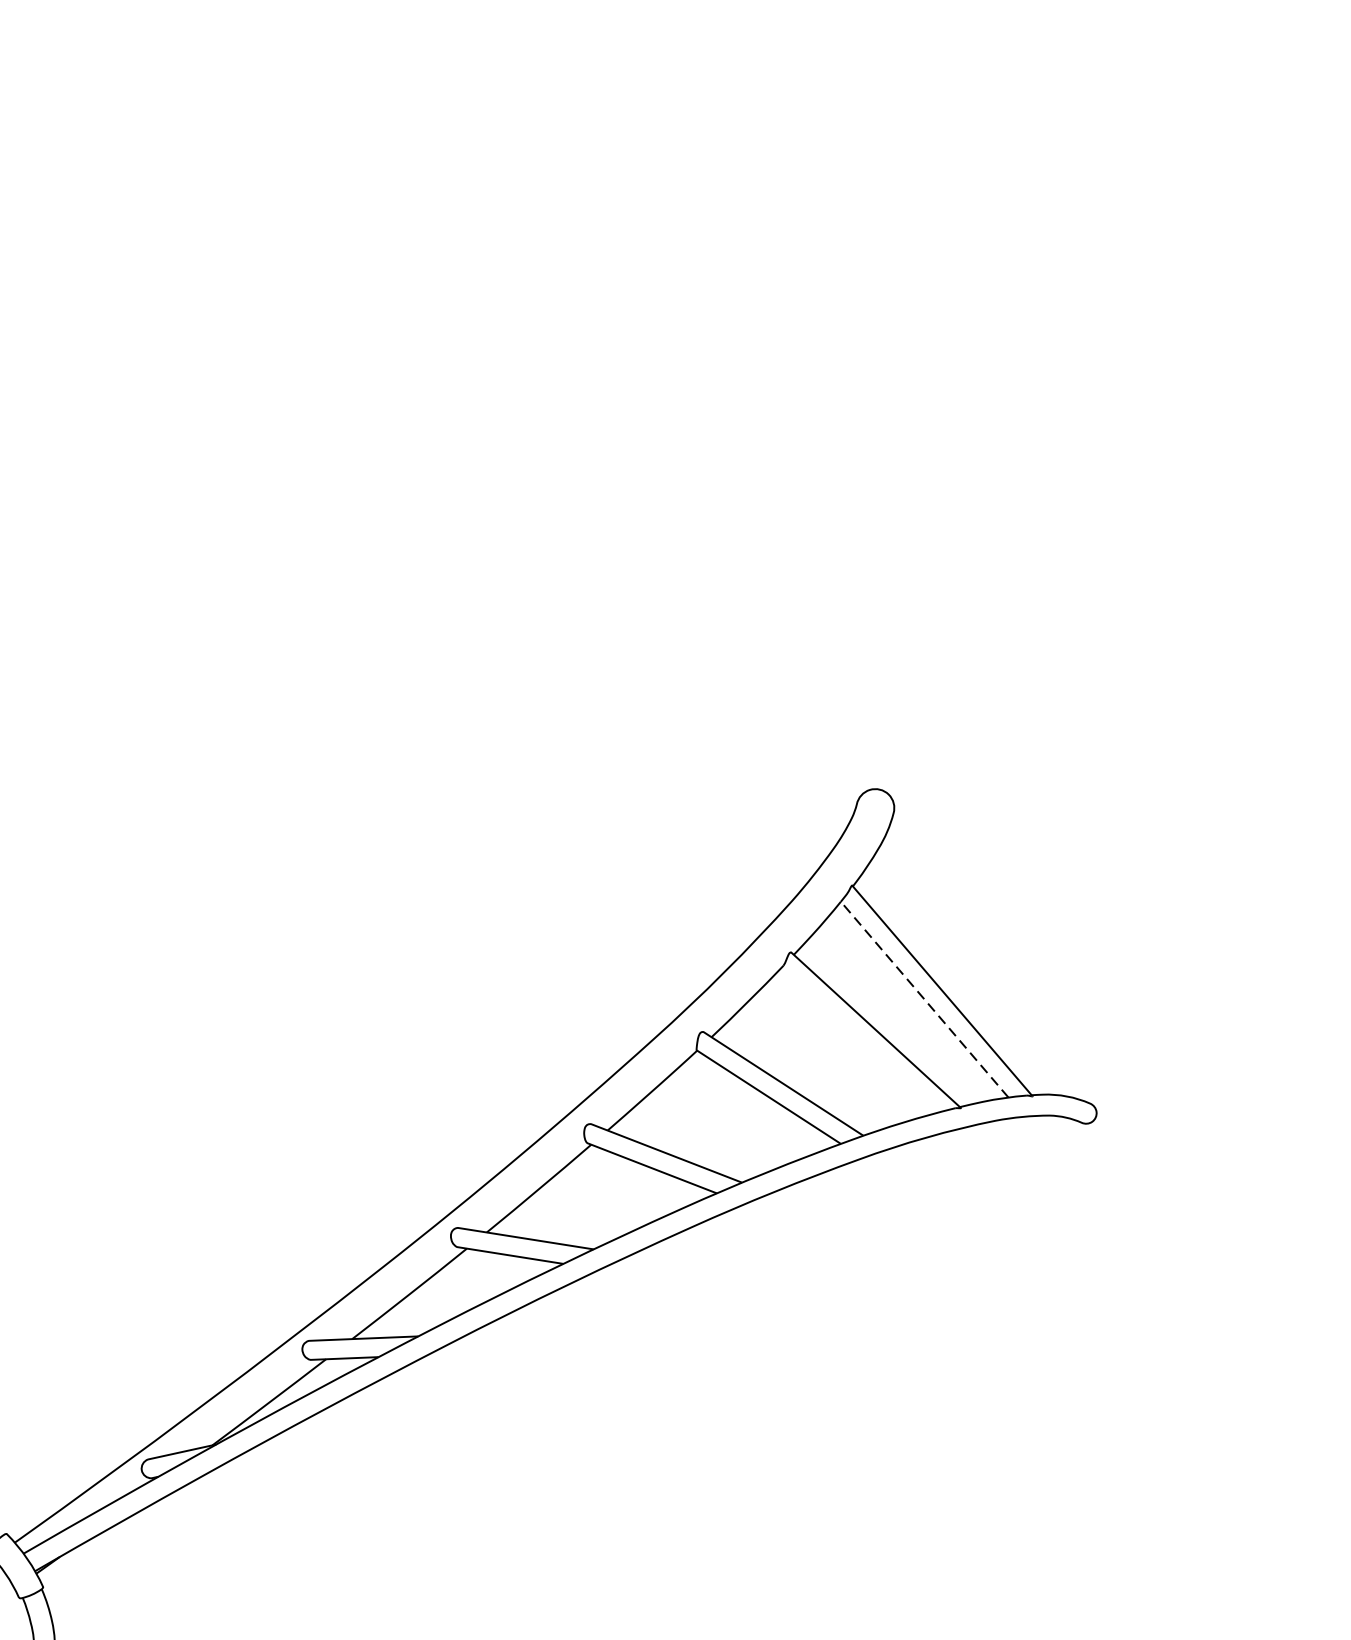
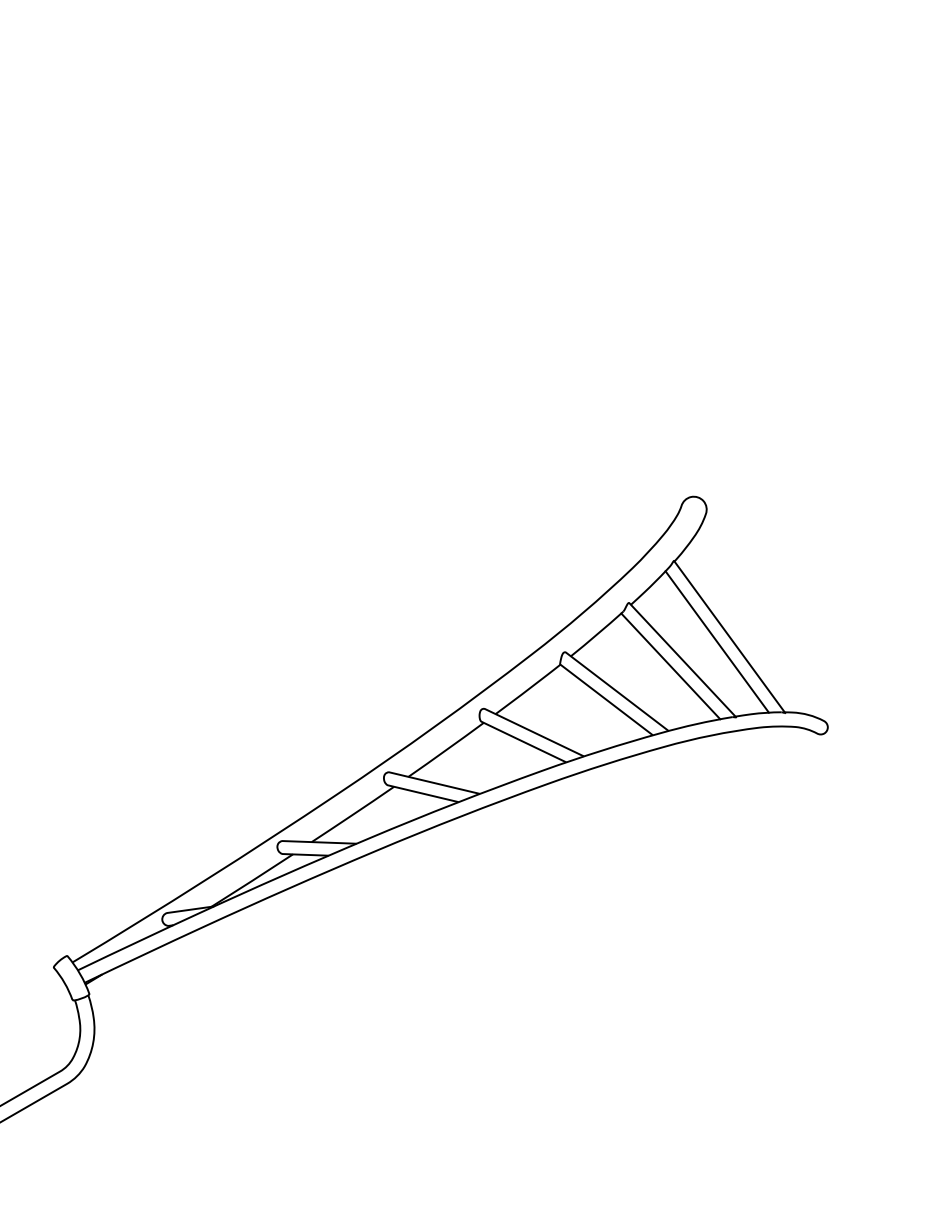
line: (925, 998) -> (717, 641), dashed -> solid
line: (858, 1040) -> (670, 666), added

